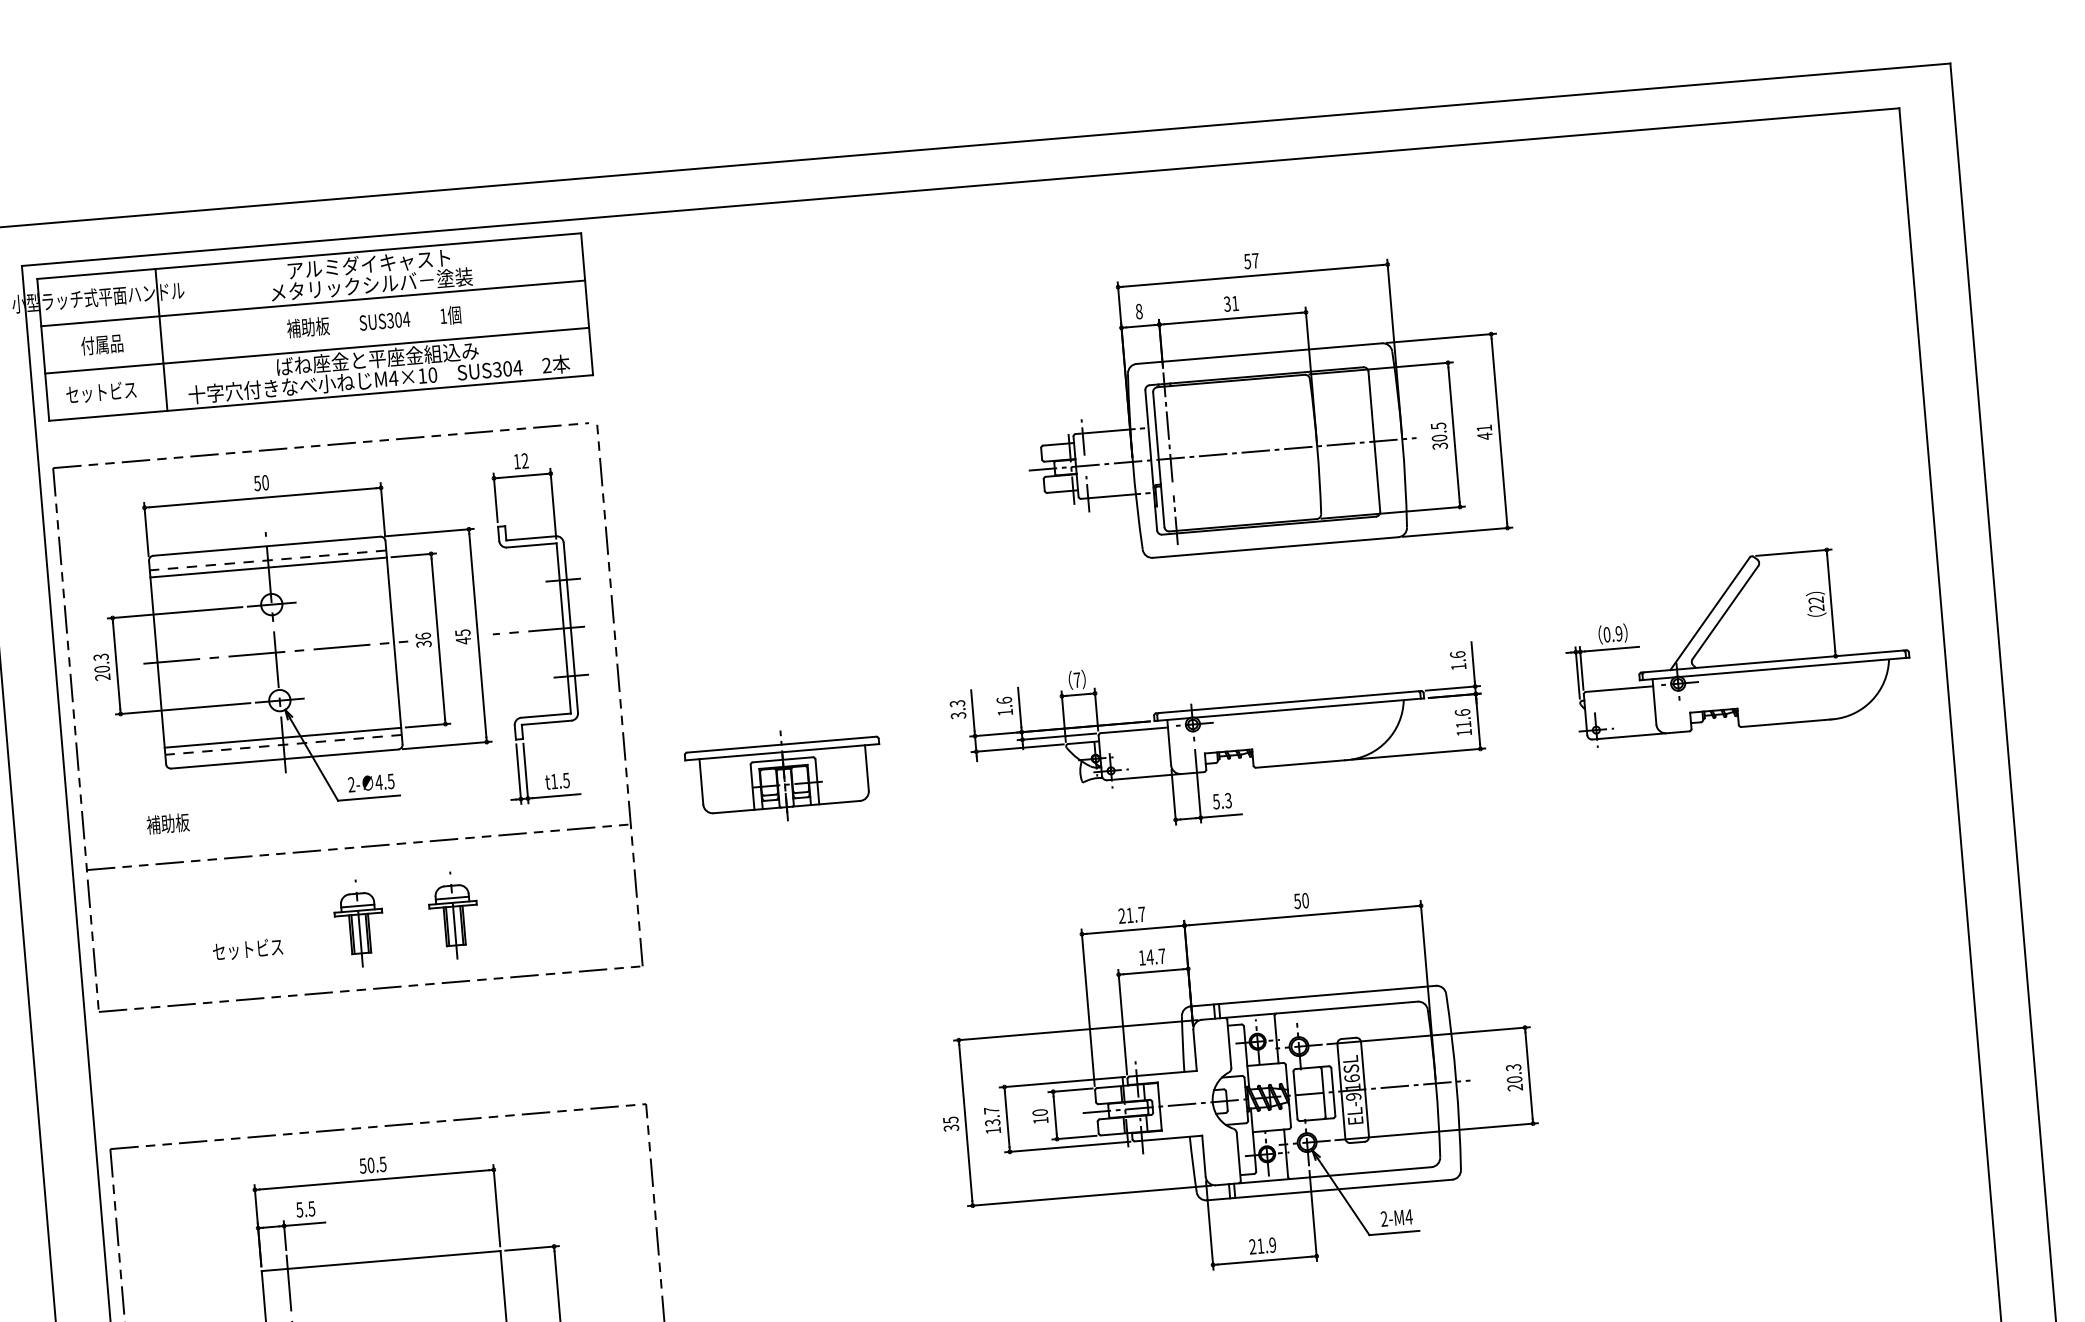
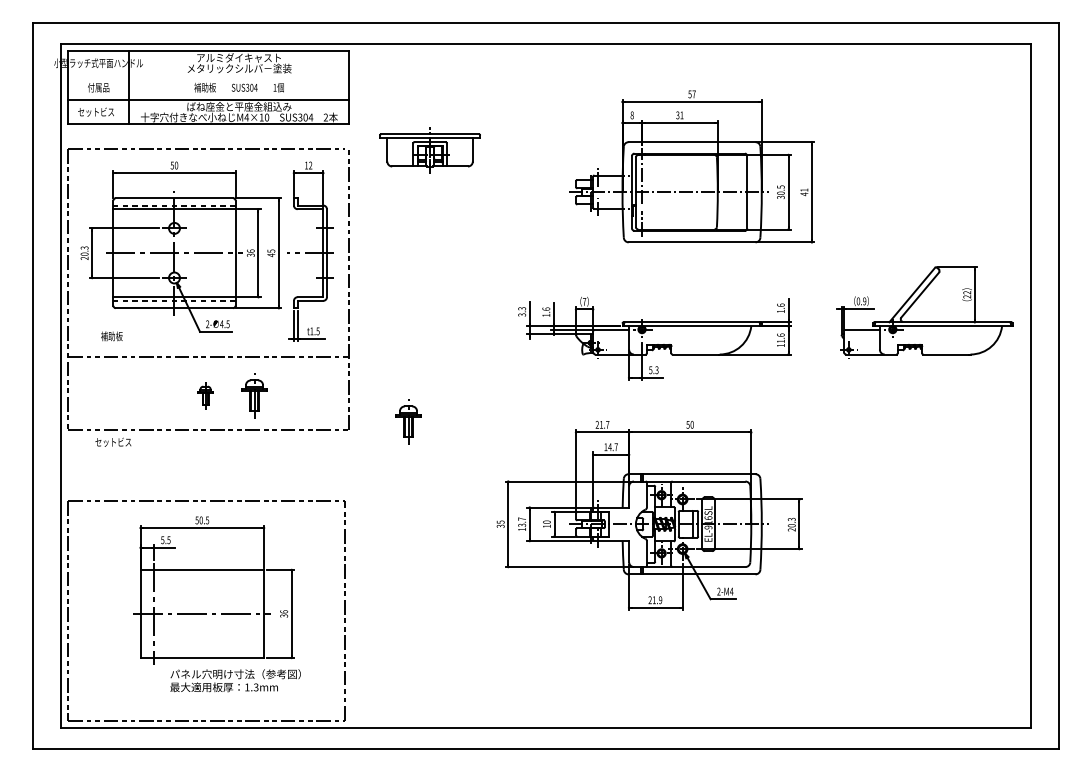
line: (312, 303) -> (208, 75), removed
part: (783, 776) -> (429, 150), moved
part: (358, 922) -> (205, 395), size x0.6
part: (755, 940) -> (408, 421), added
text: (248, 947) -> (113, 441), moved

